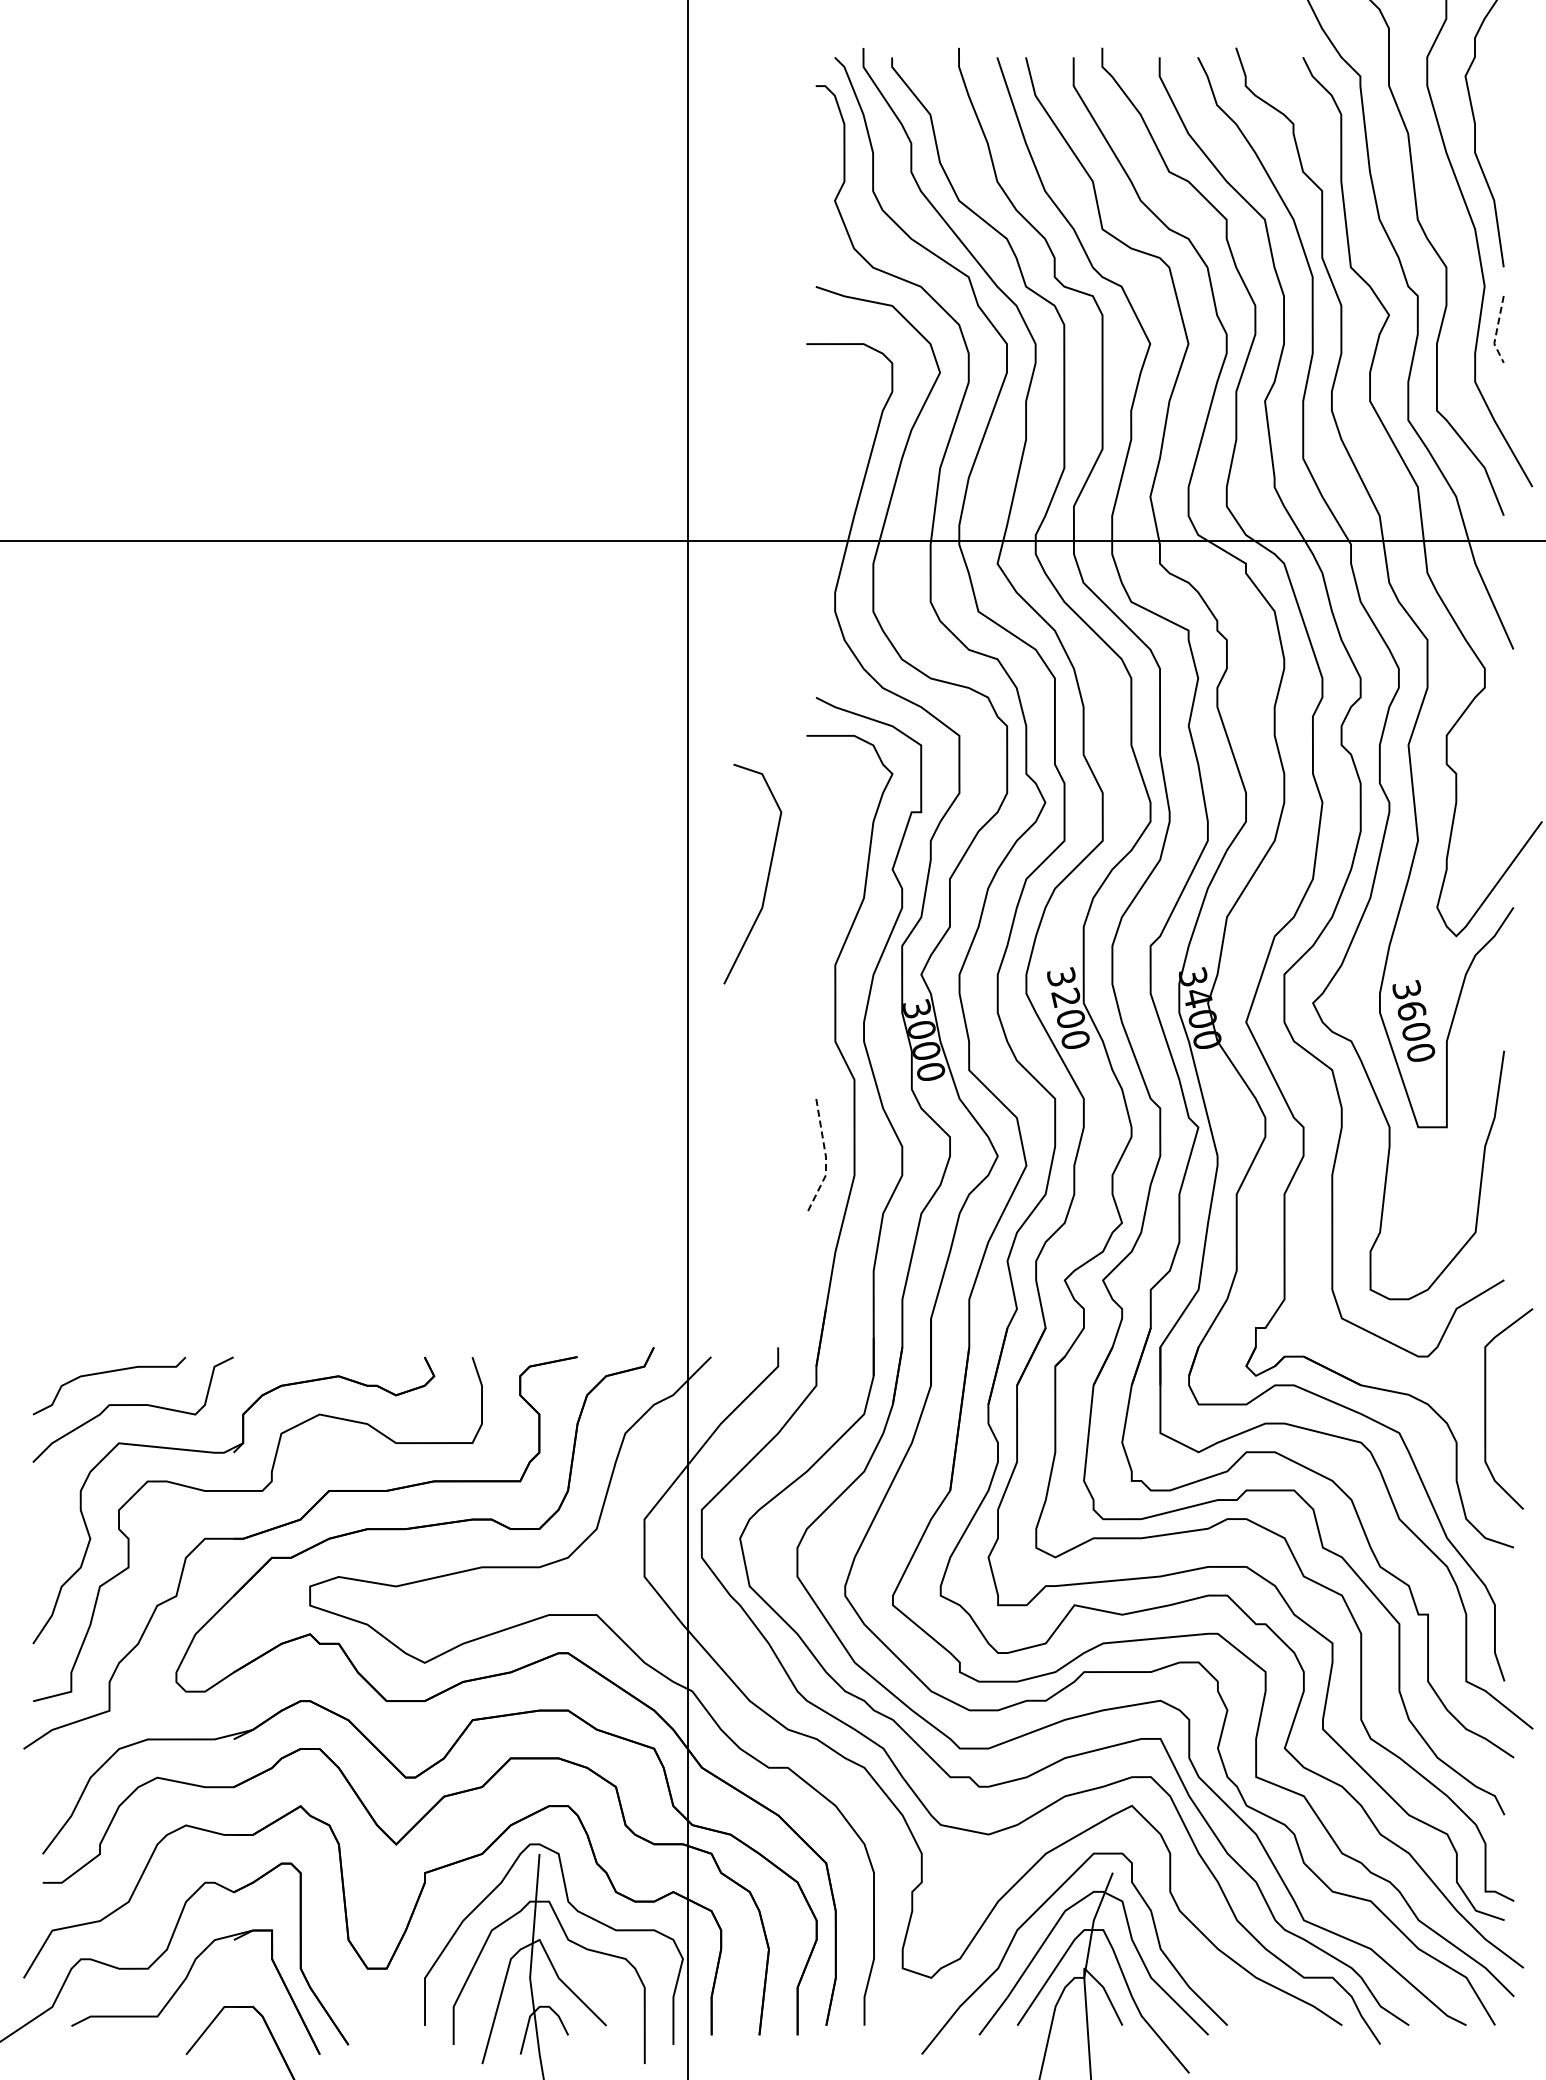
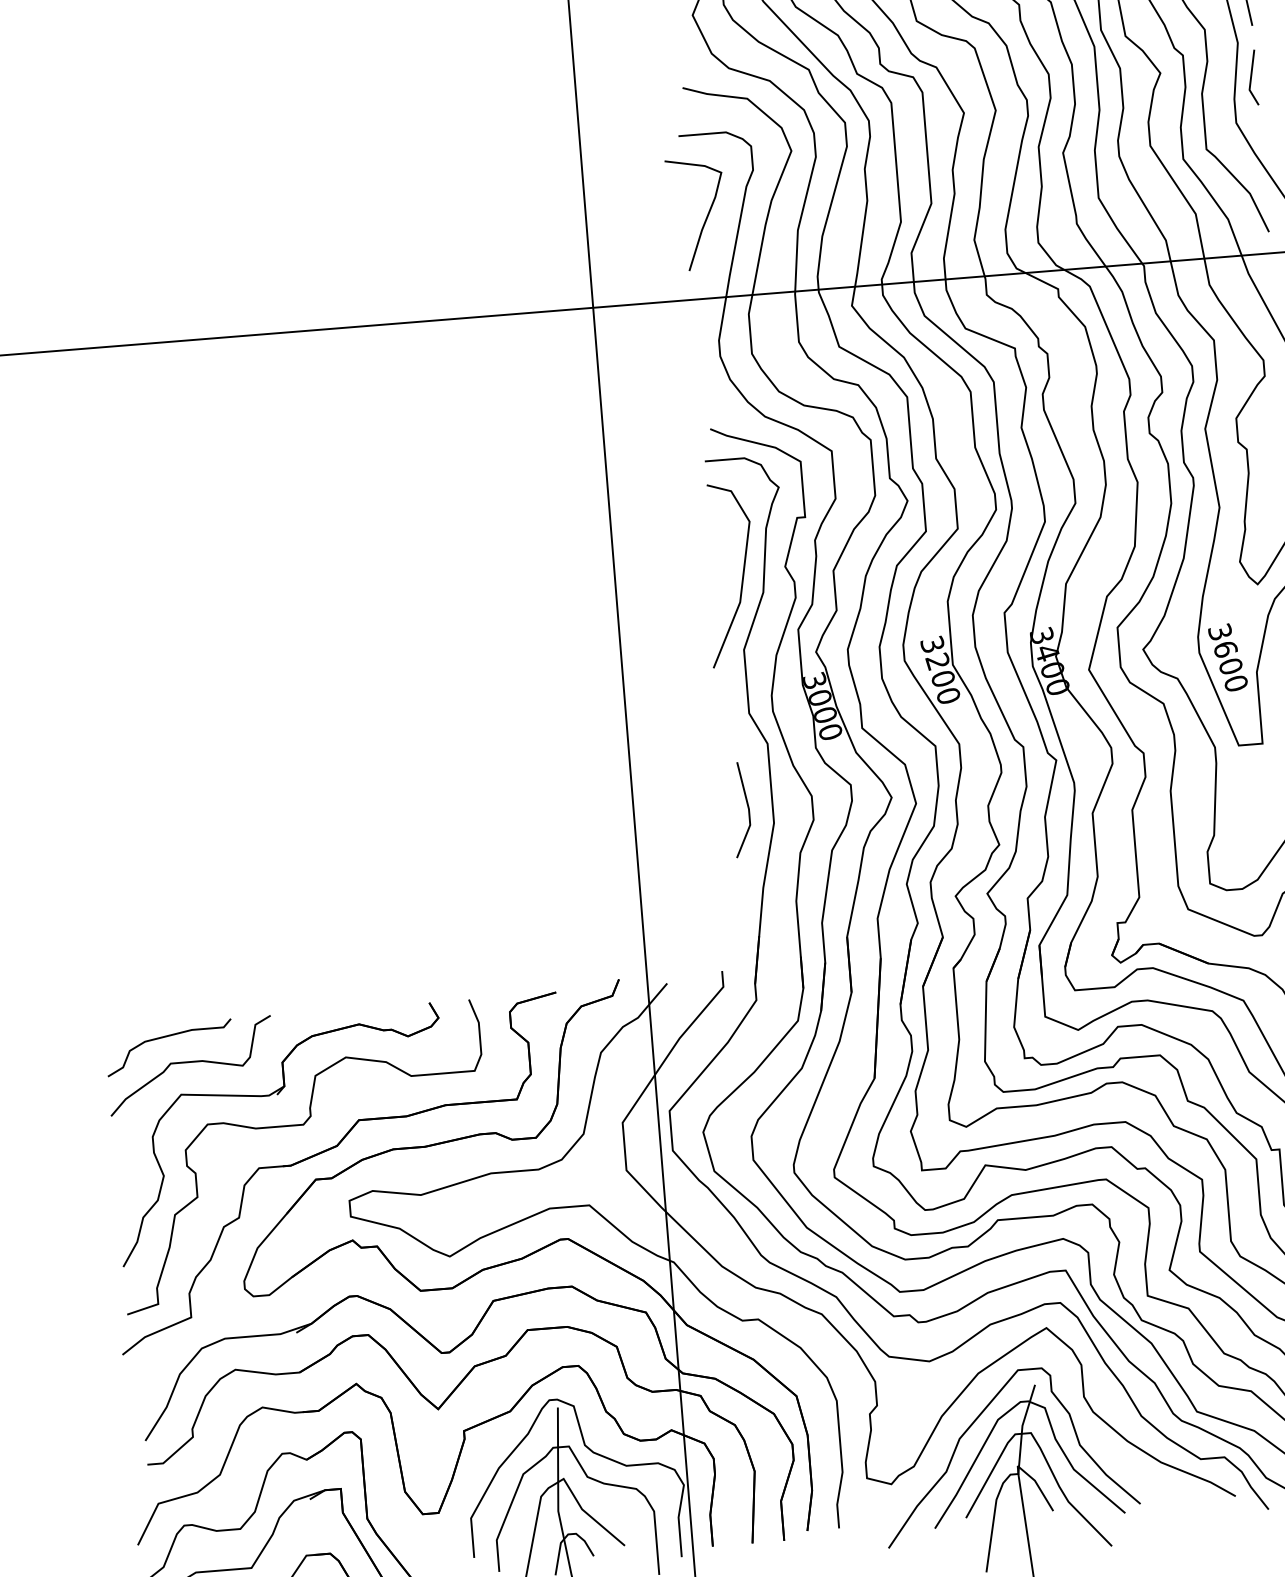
line: (1496, 331) -> (1250, 79), dashed -> solid
curve: (831, 444) -> (706, 217), added
curve: (767, 875) -> (742, 575), moved
line: (825, 1158) -> (748, 811), dashed -> solid

